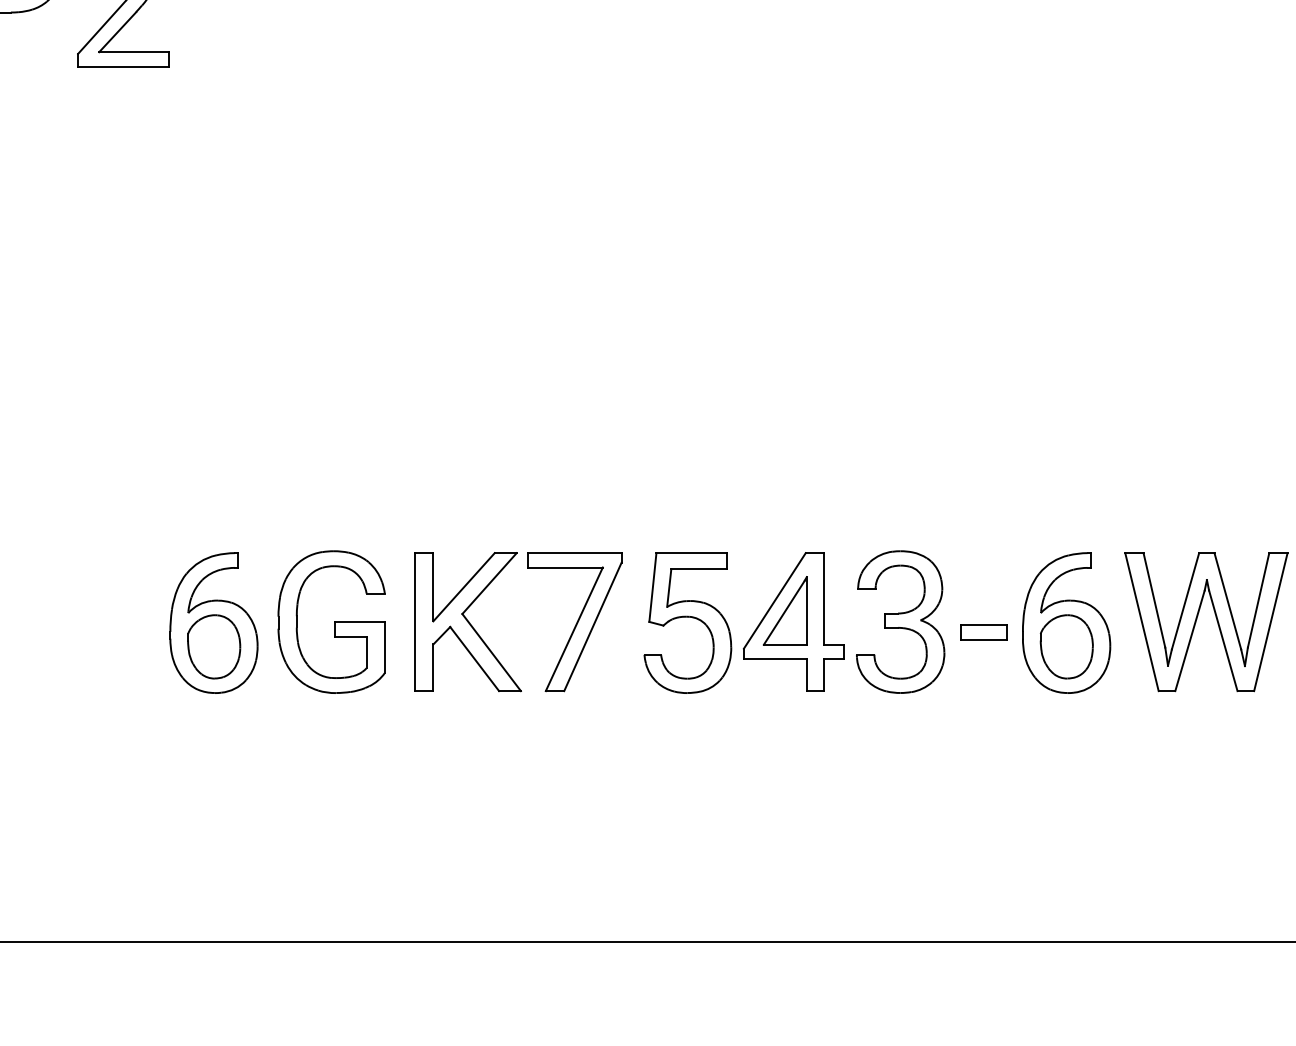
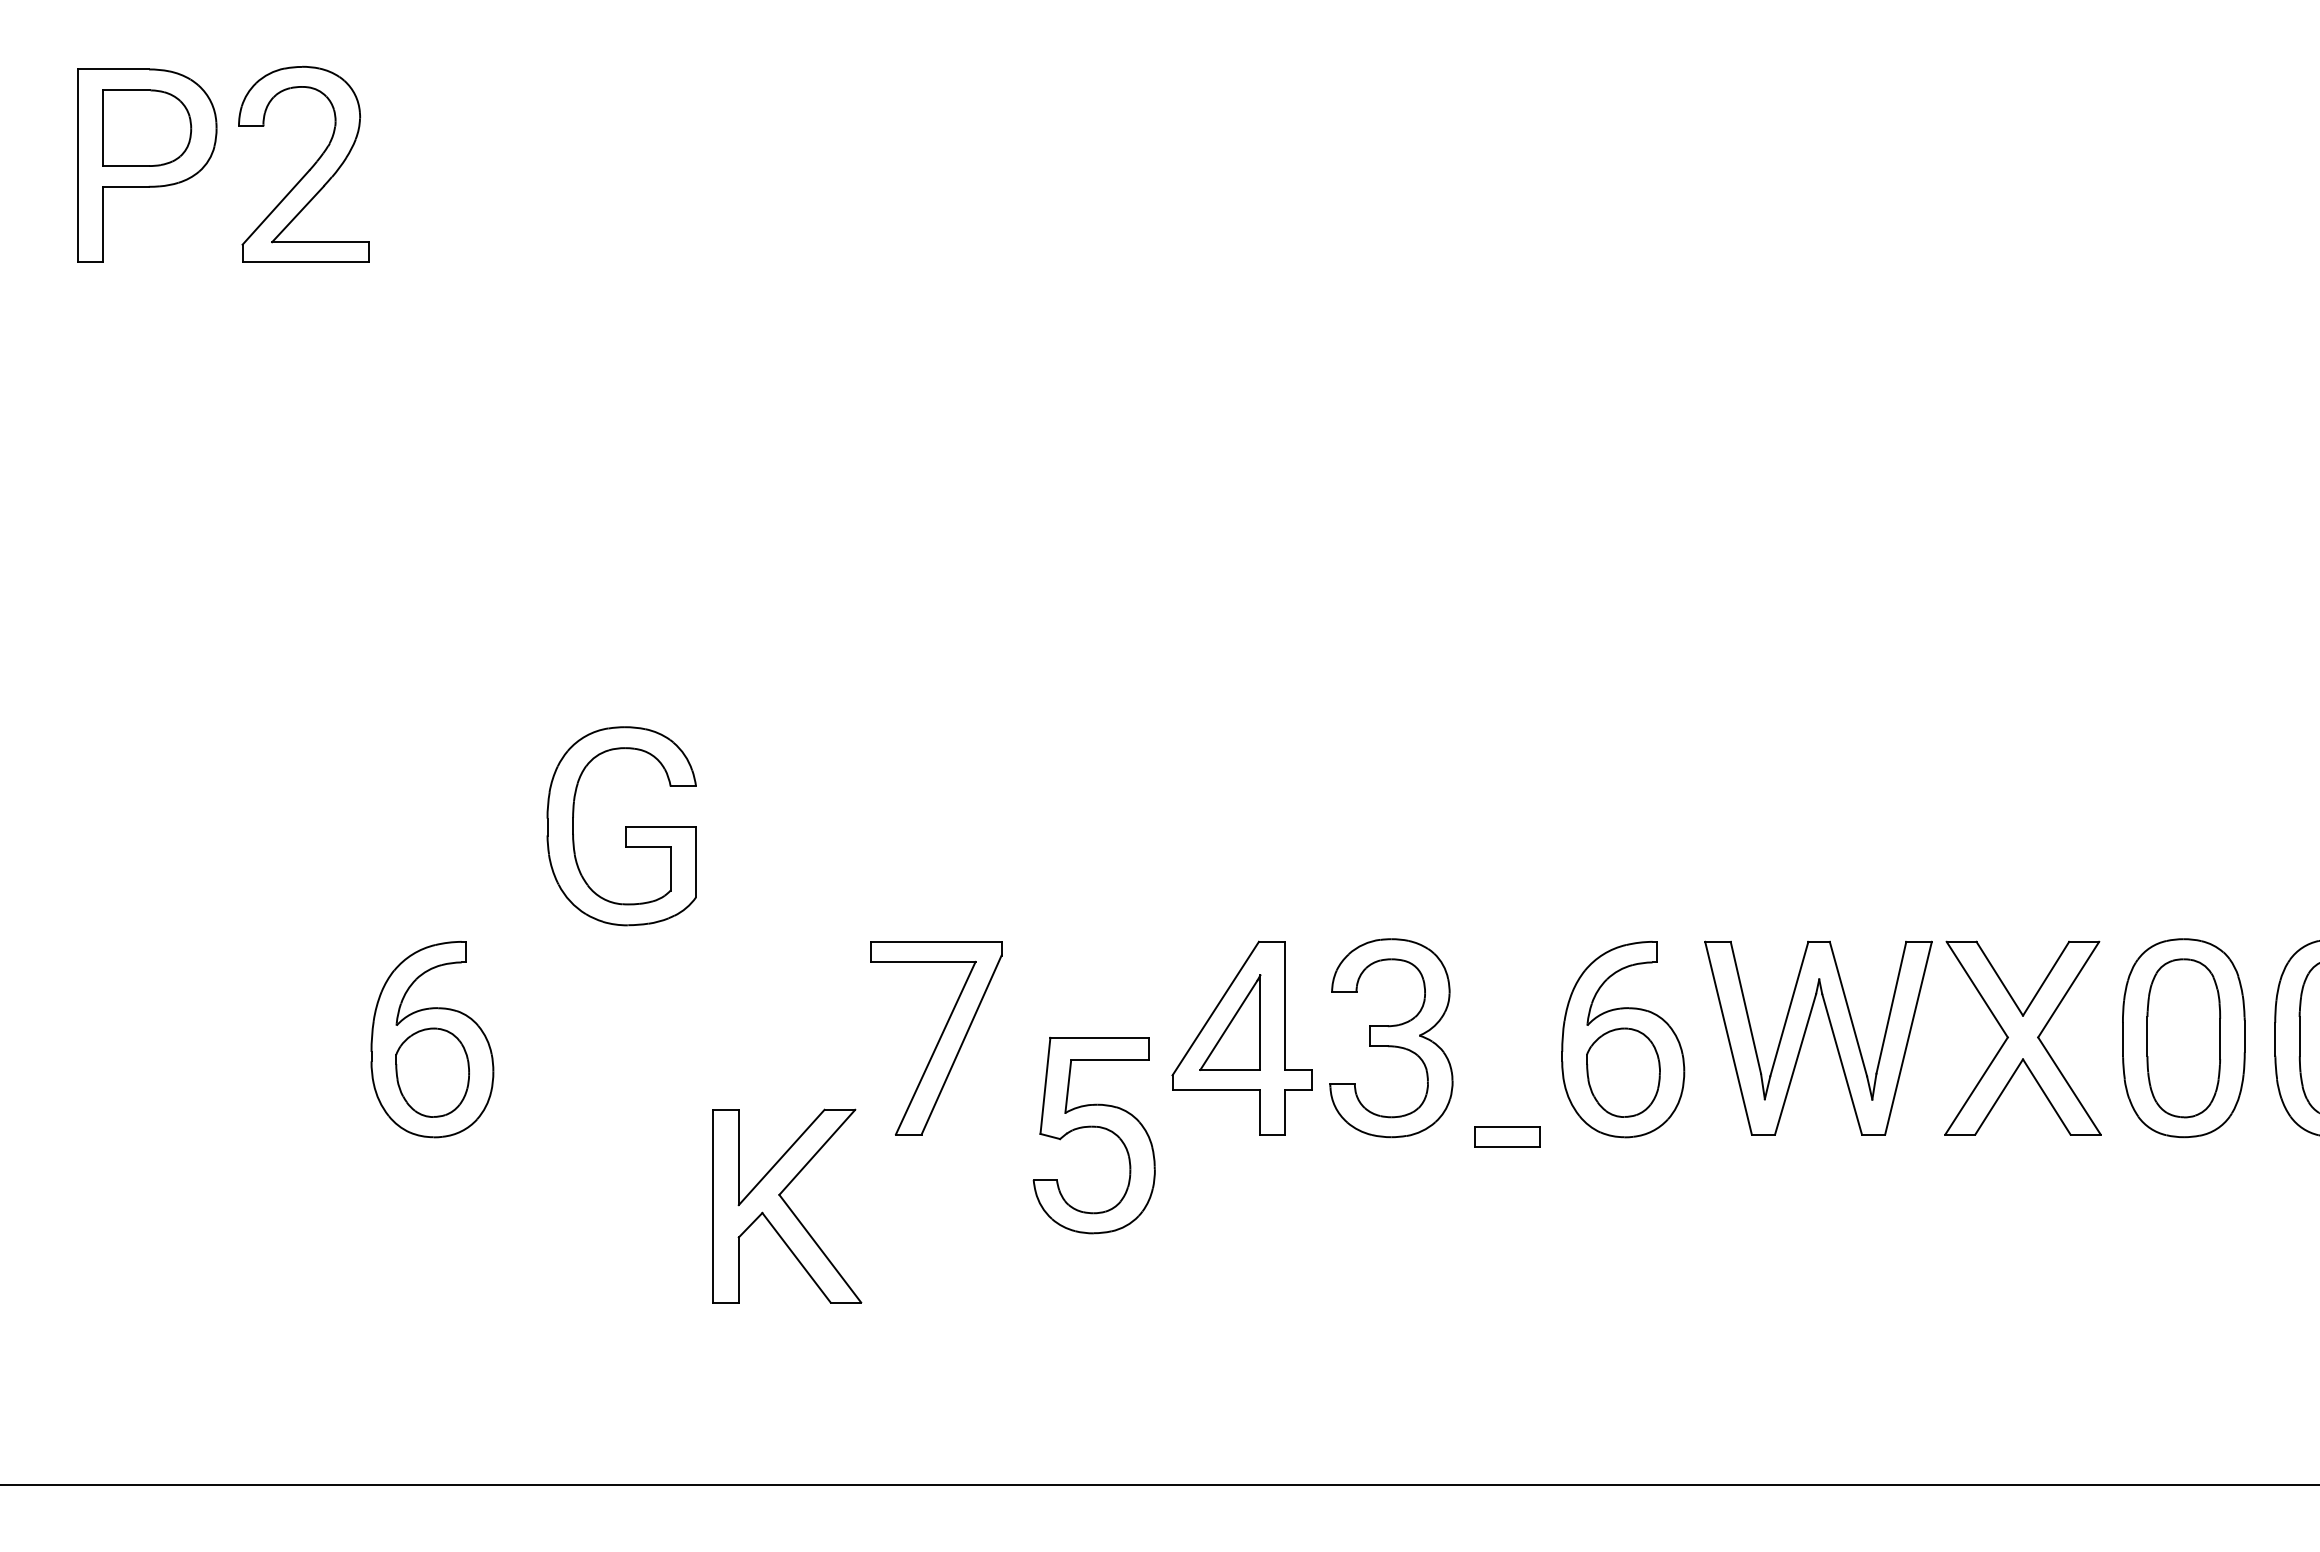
part: (687, 617) -> (1093, 1127), moved
part: (468, 621) -> (787, 1205), moved
part: (331, 622) -> (621, 826), moved
part: (983, 632) -> (1507, 1136), moved

